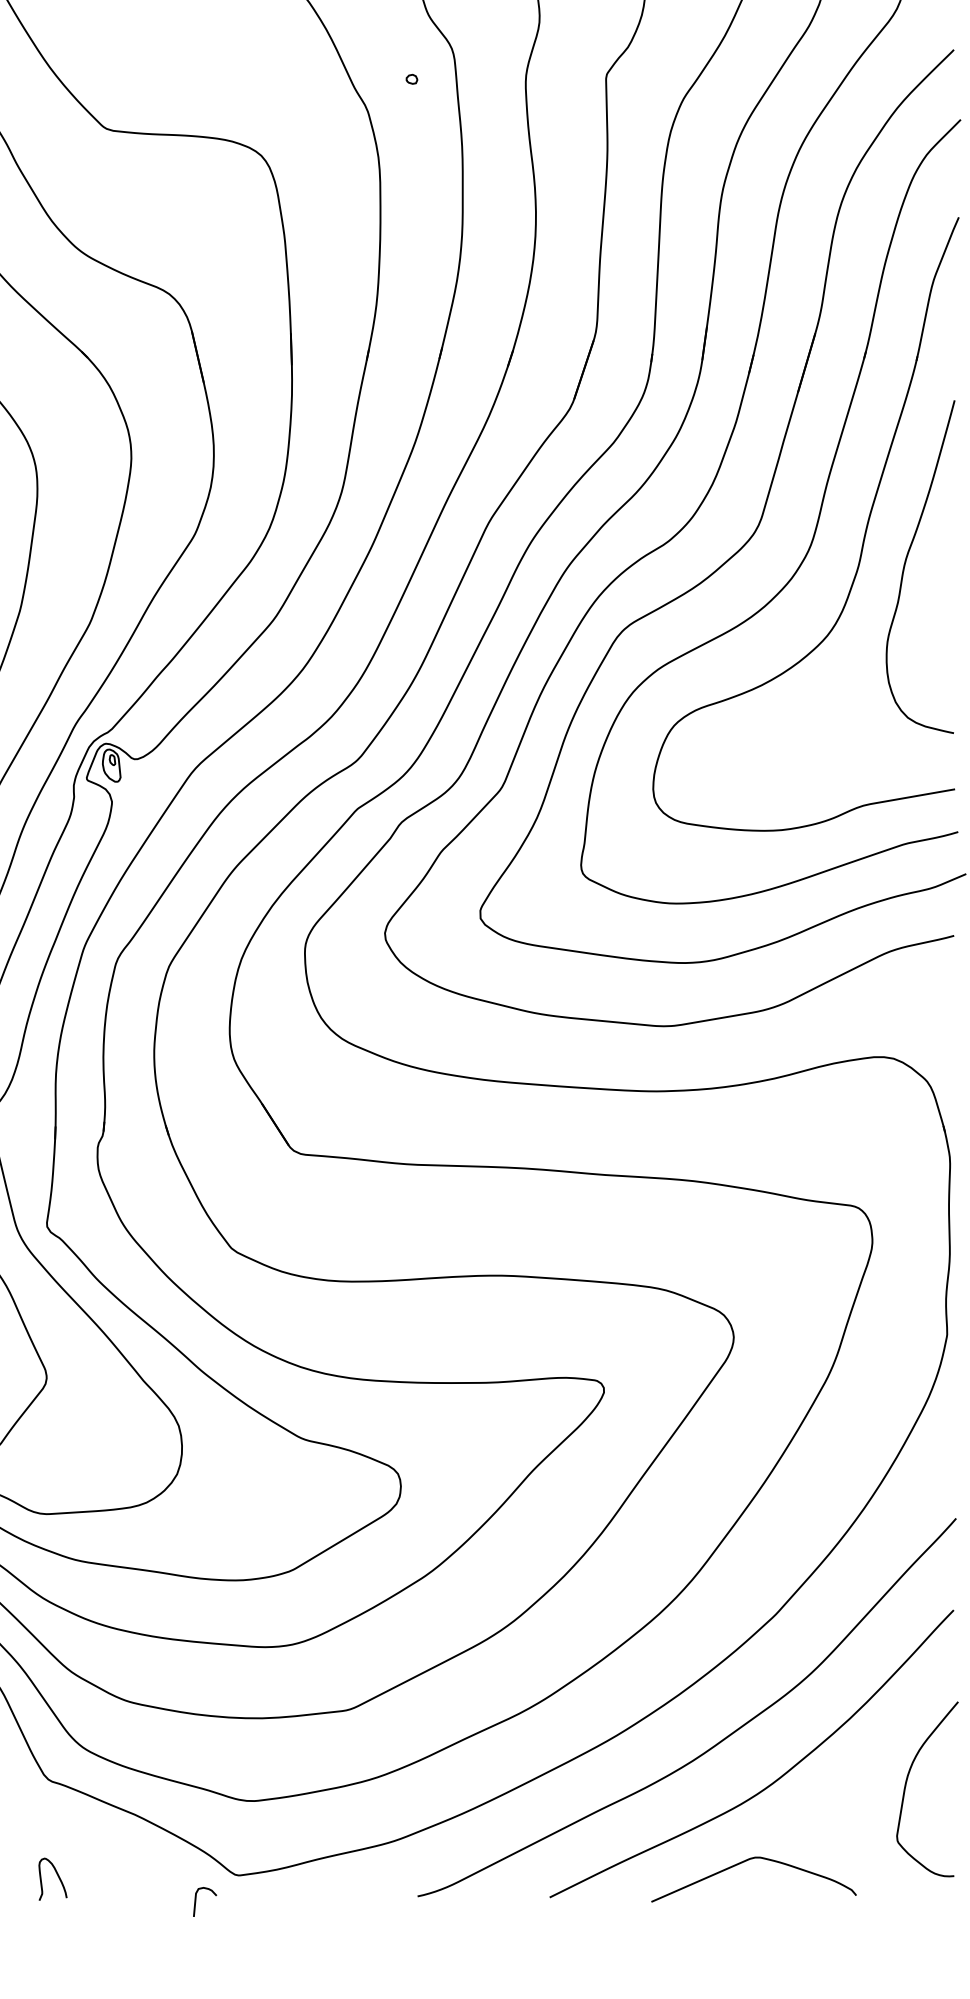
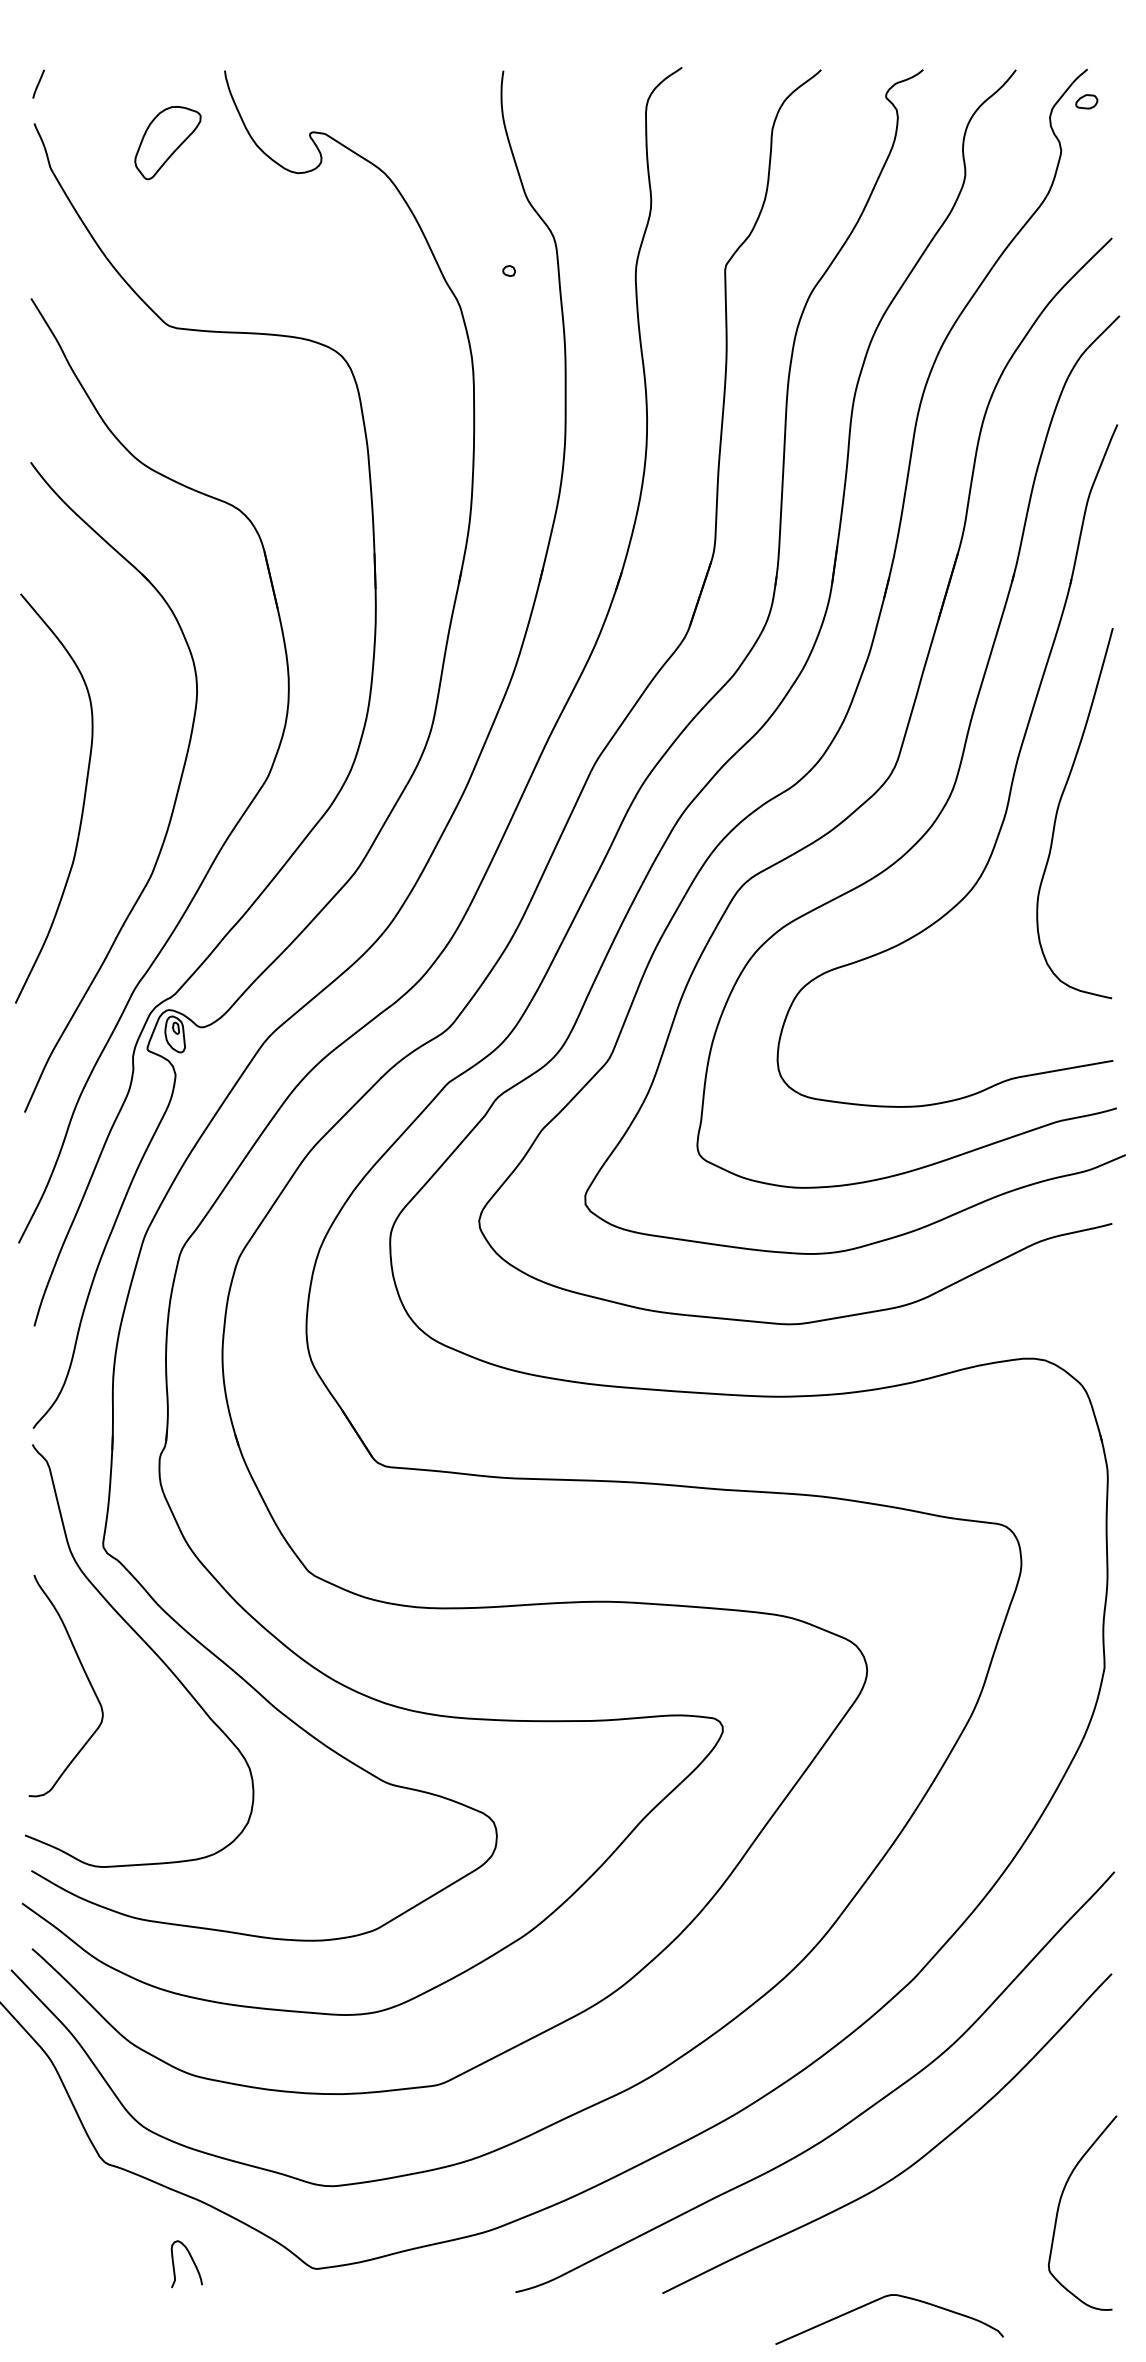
curve: (906, 1785) -> (1059, 2208), moved
curve: (746, 1861) -> (881, 2299), moved
curve: (58, 1876) -> (192, 2261), moved
curve: (196, 1901) -> (269, 2297), removed

